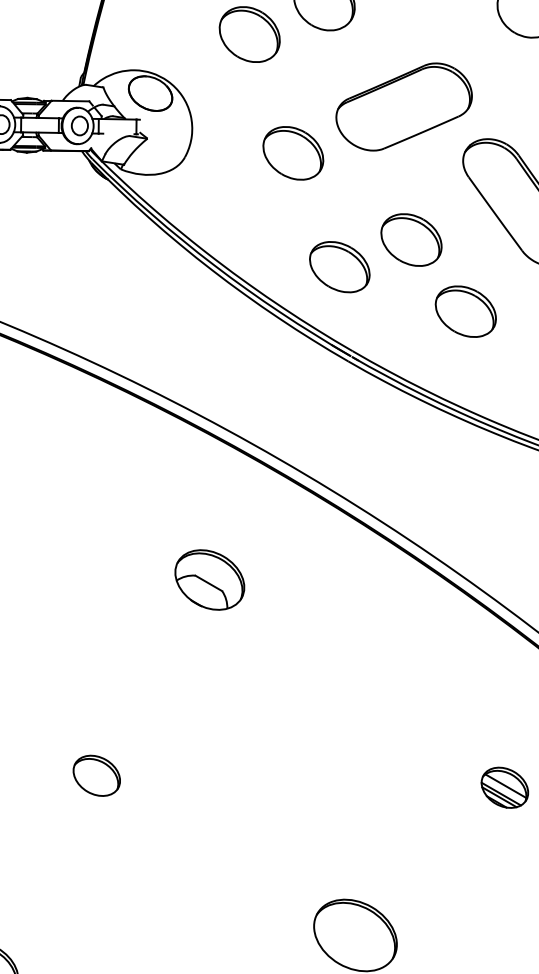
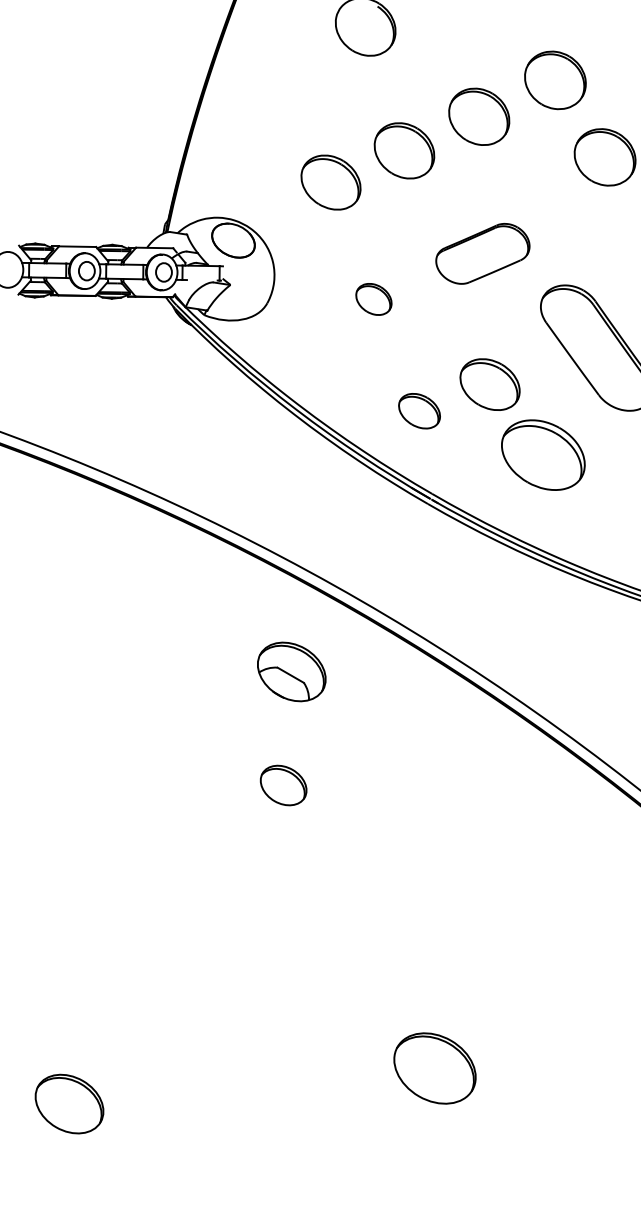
part: (403, 106) -> (482, 253), size x0.7
part: (292, 153) -> (373, 299), size x0.6
part: (339, 266) -> (419, 410), size x0.7
part: (465, 311) -> (543, 454), size x1.4
part: (209, 579) -> (291, 671), moved
part: (96, 775) -> (283, 785), moved
part: (504, 786) -> (581, 922), removed

